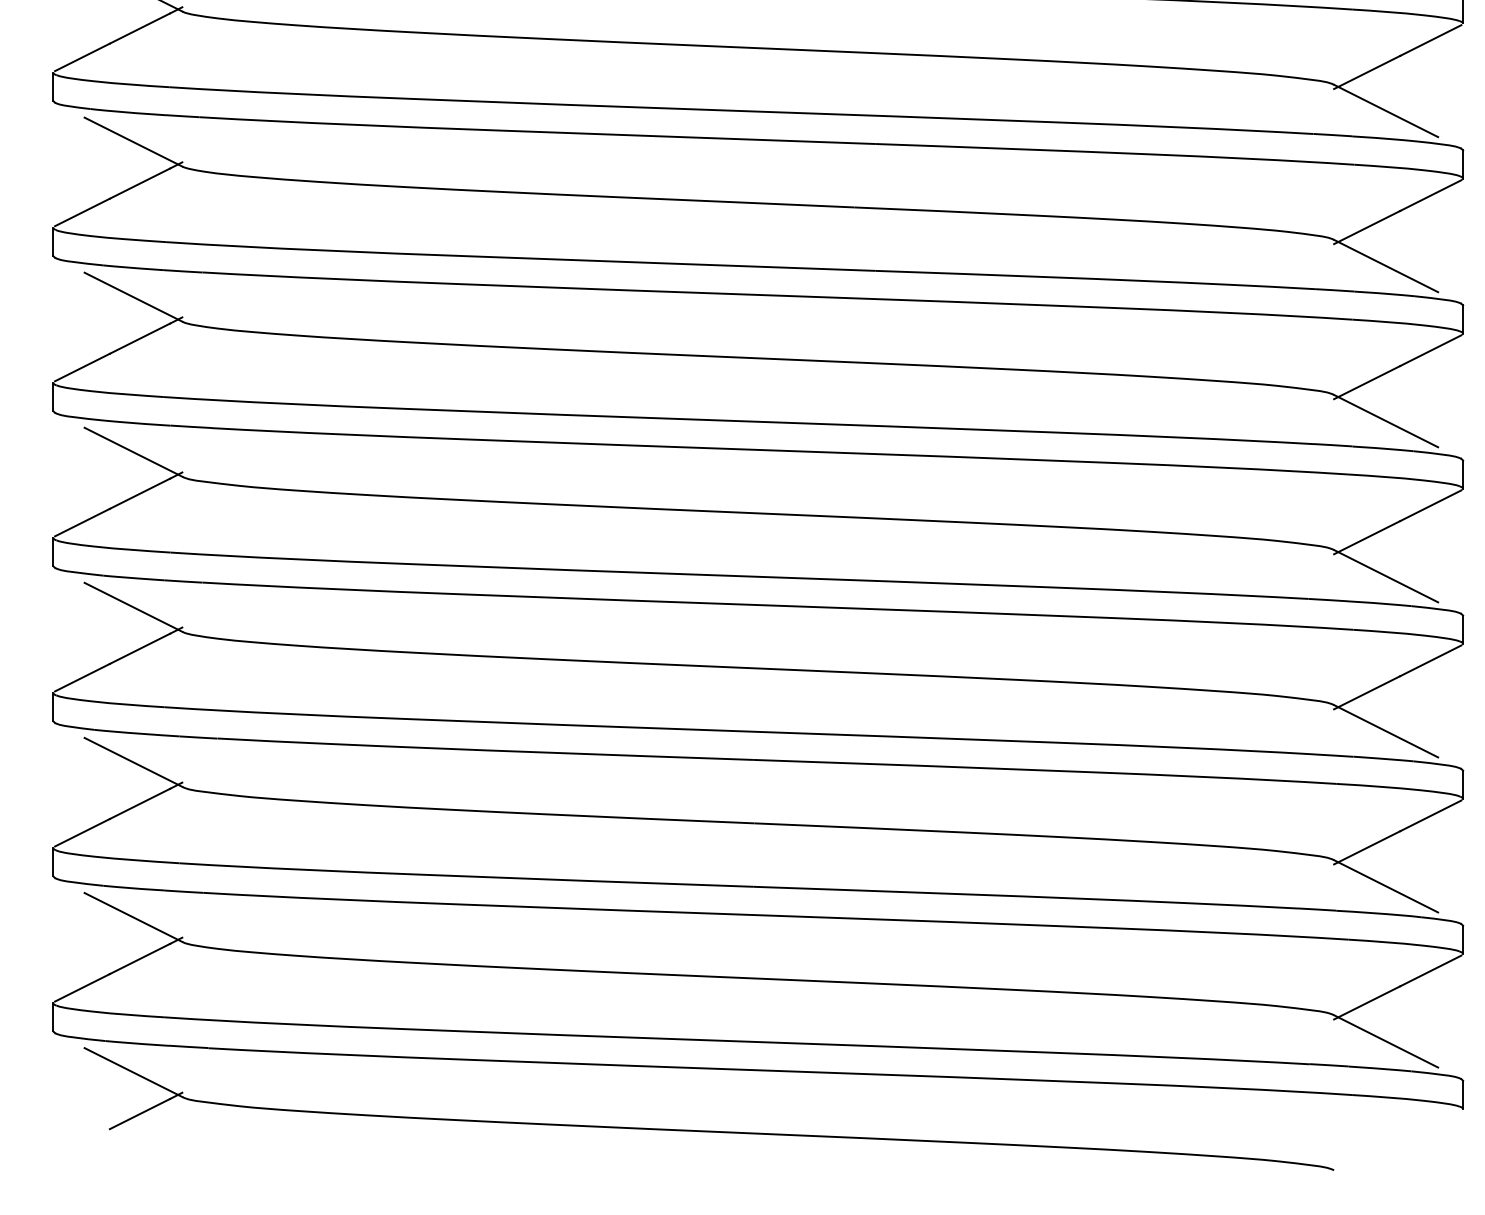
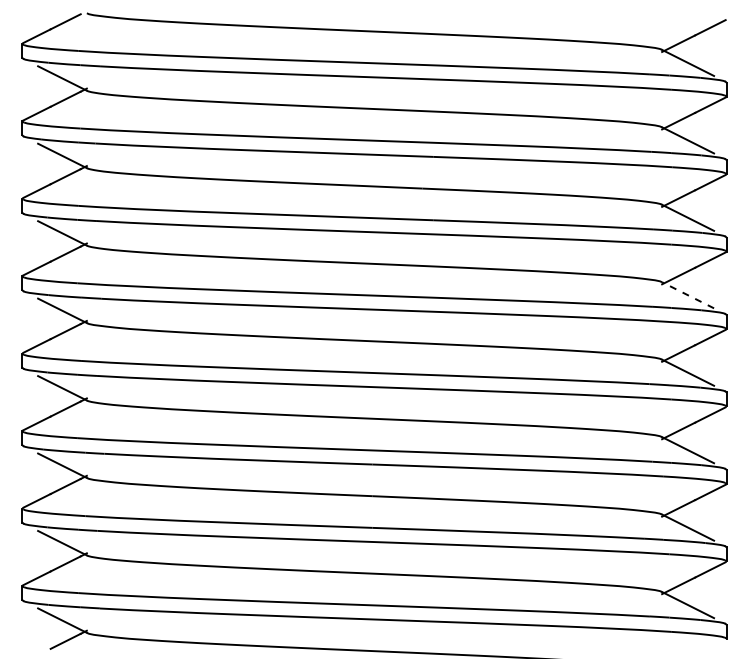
line: (1384, 421) -> (687, 295), solid -> dashed

